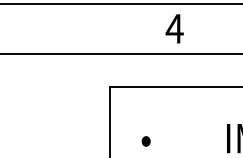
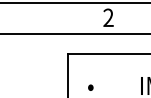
text: (174, 28) -> (108, 17), 4 -> 2

